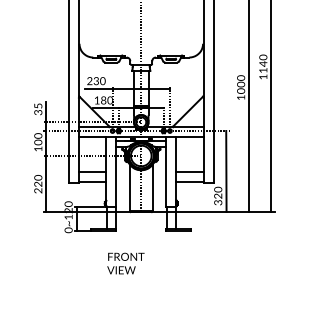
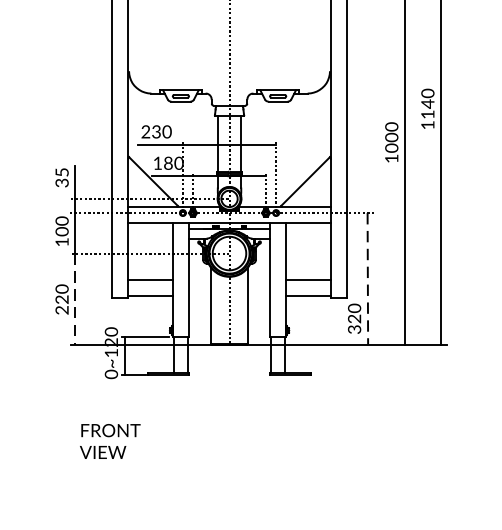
line: (226, 171) -> (368, 278), solid -> dashed
line: (46, 184) -> (75, 299), solid -> dashed
text: (125, 263) -> (109, 441), moved

